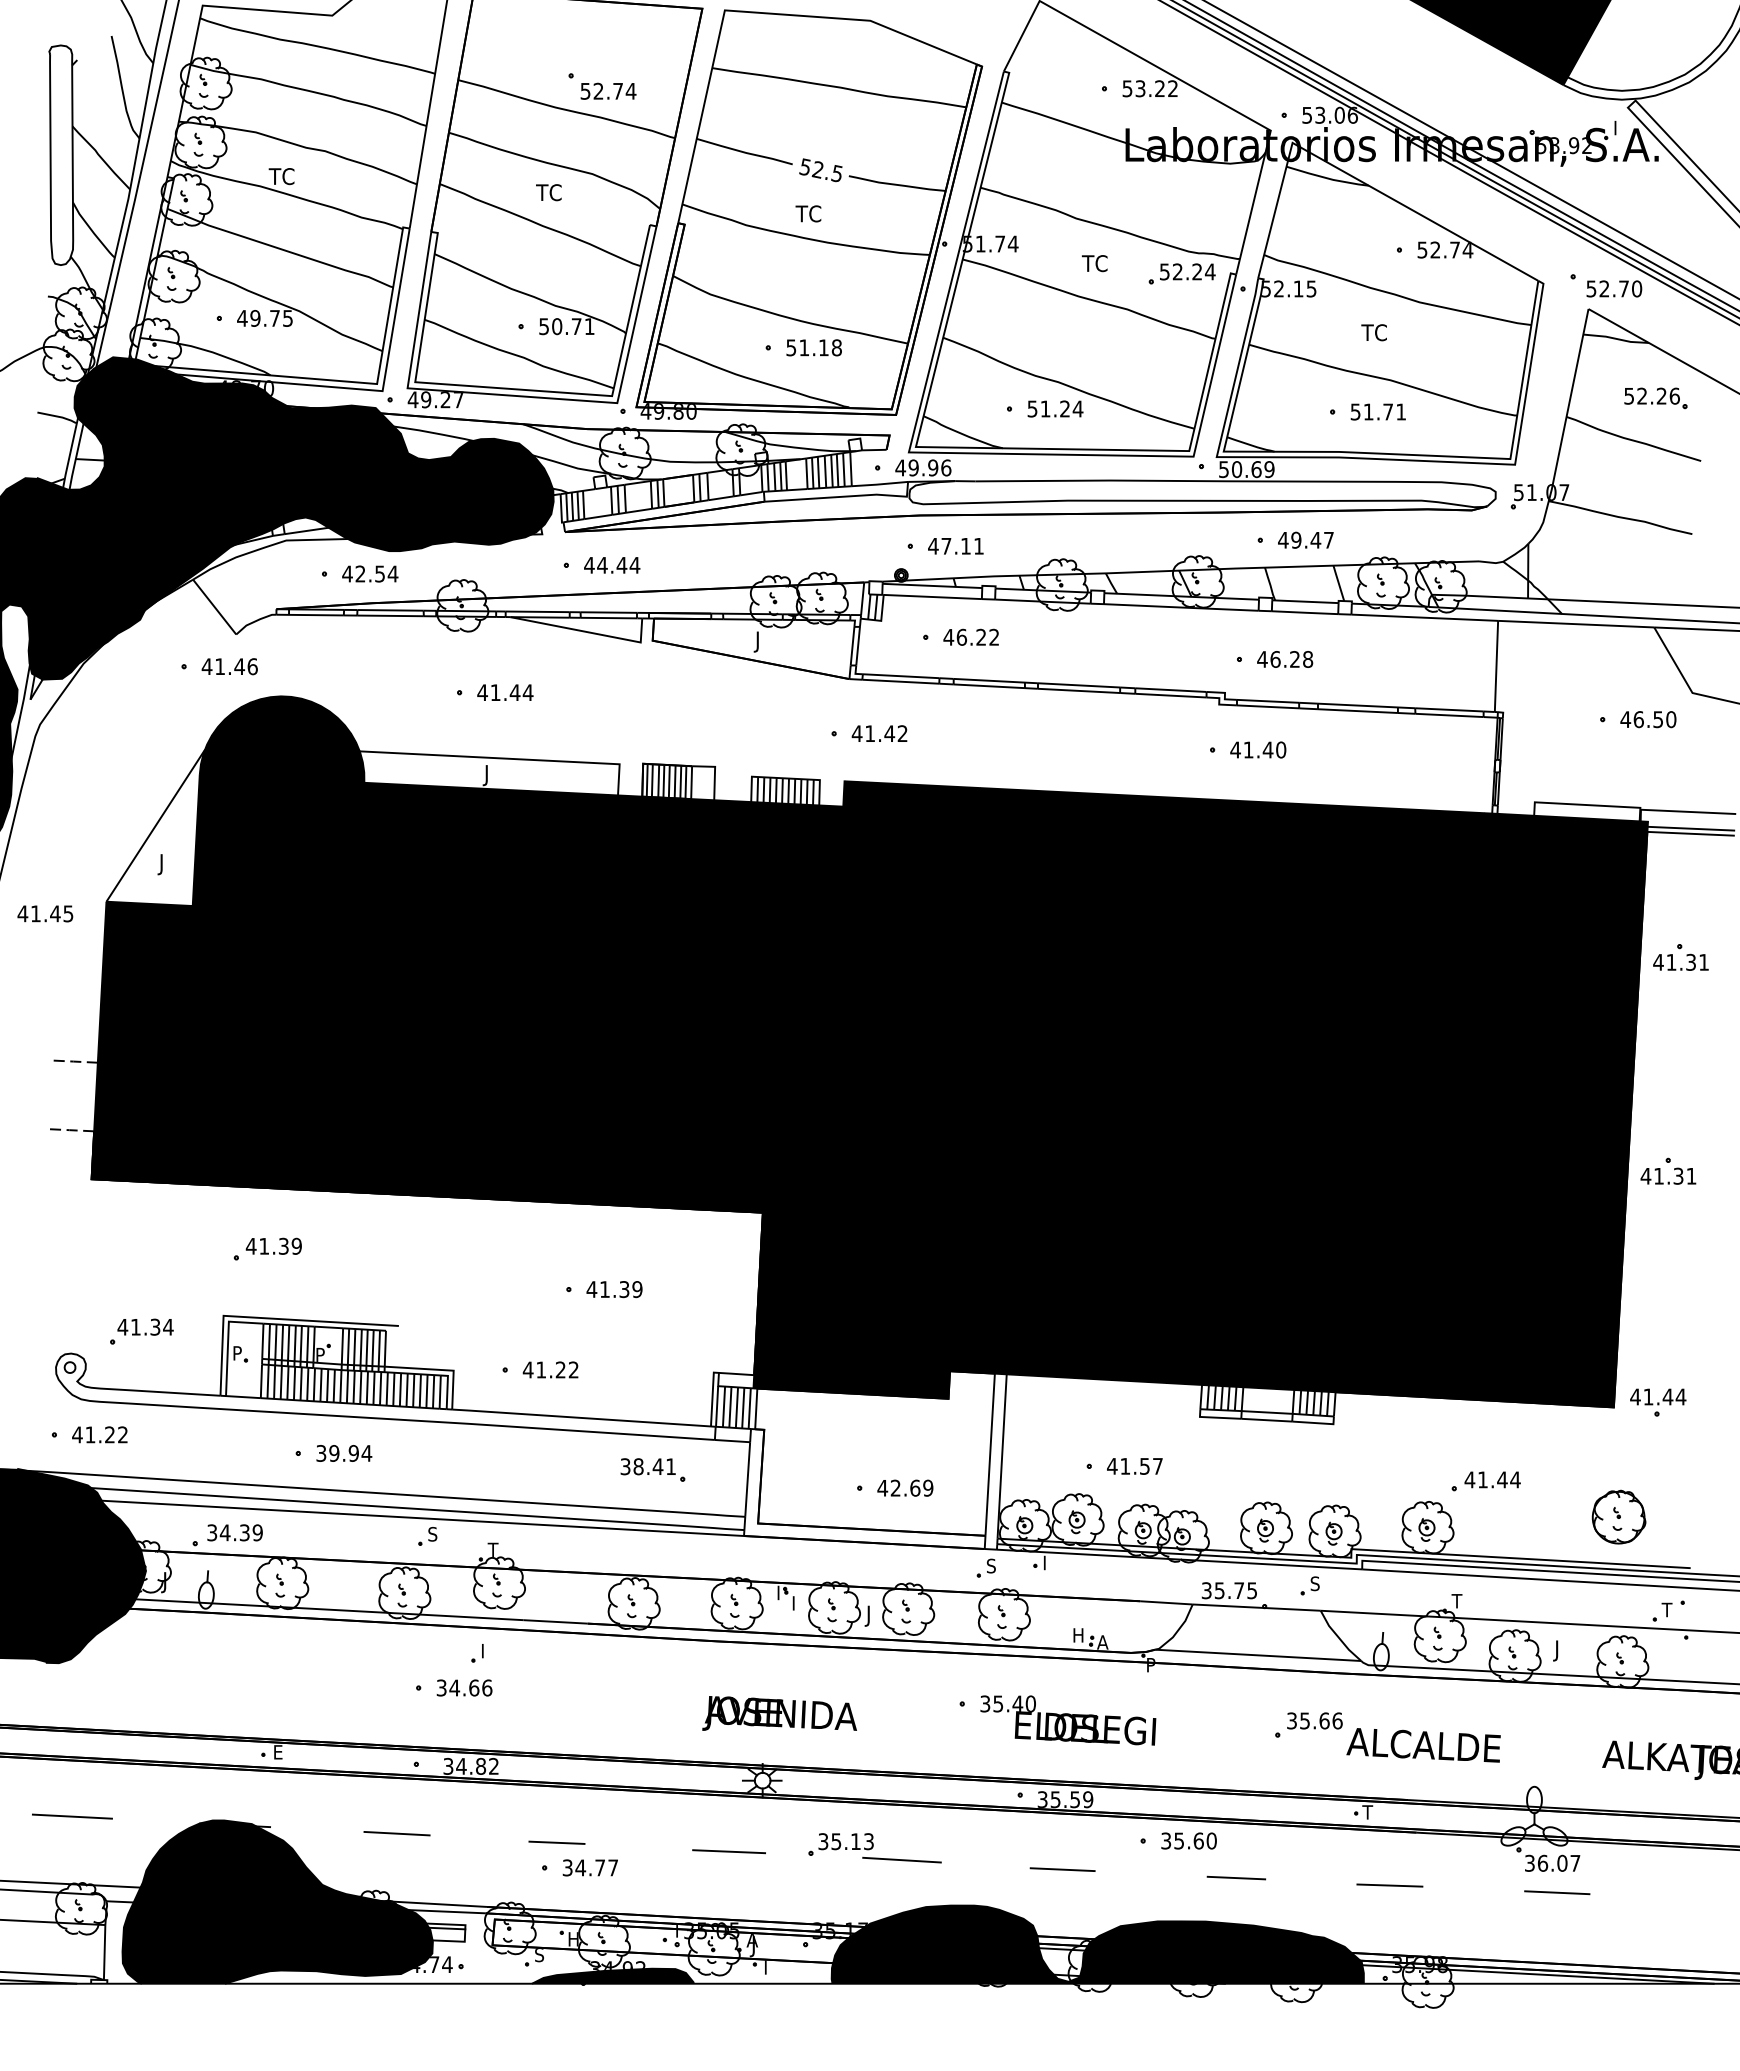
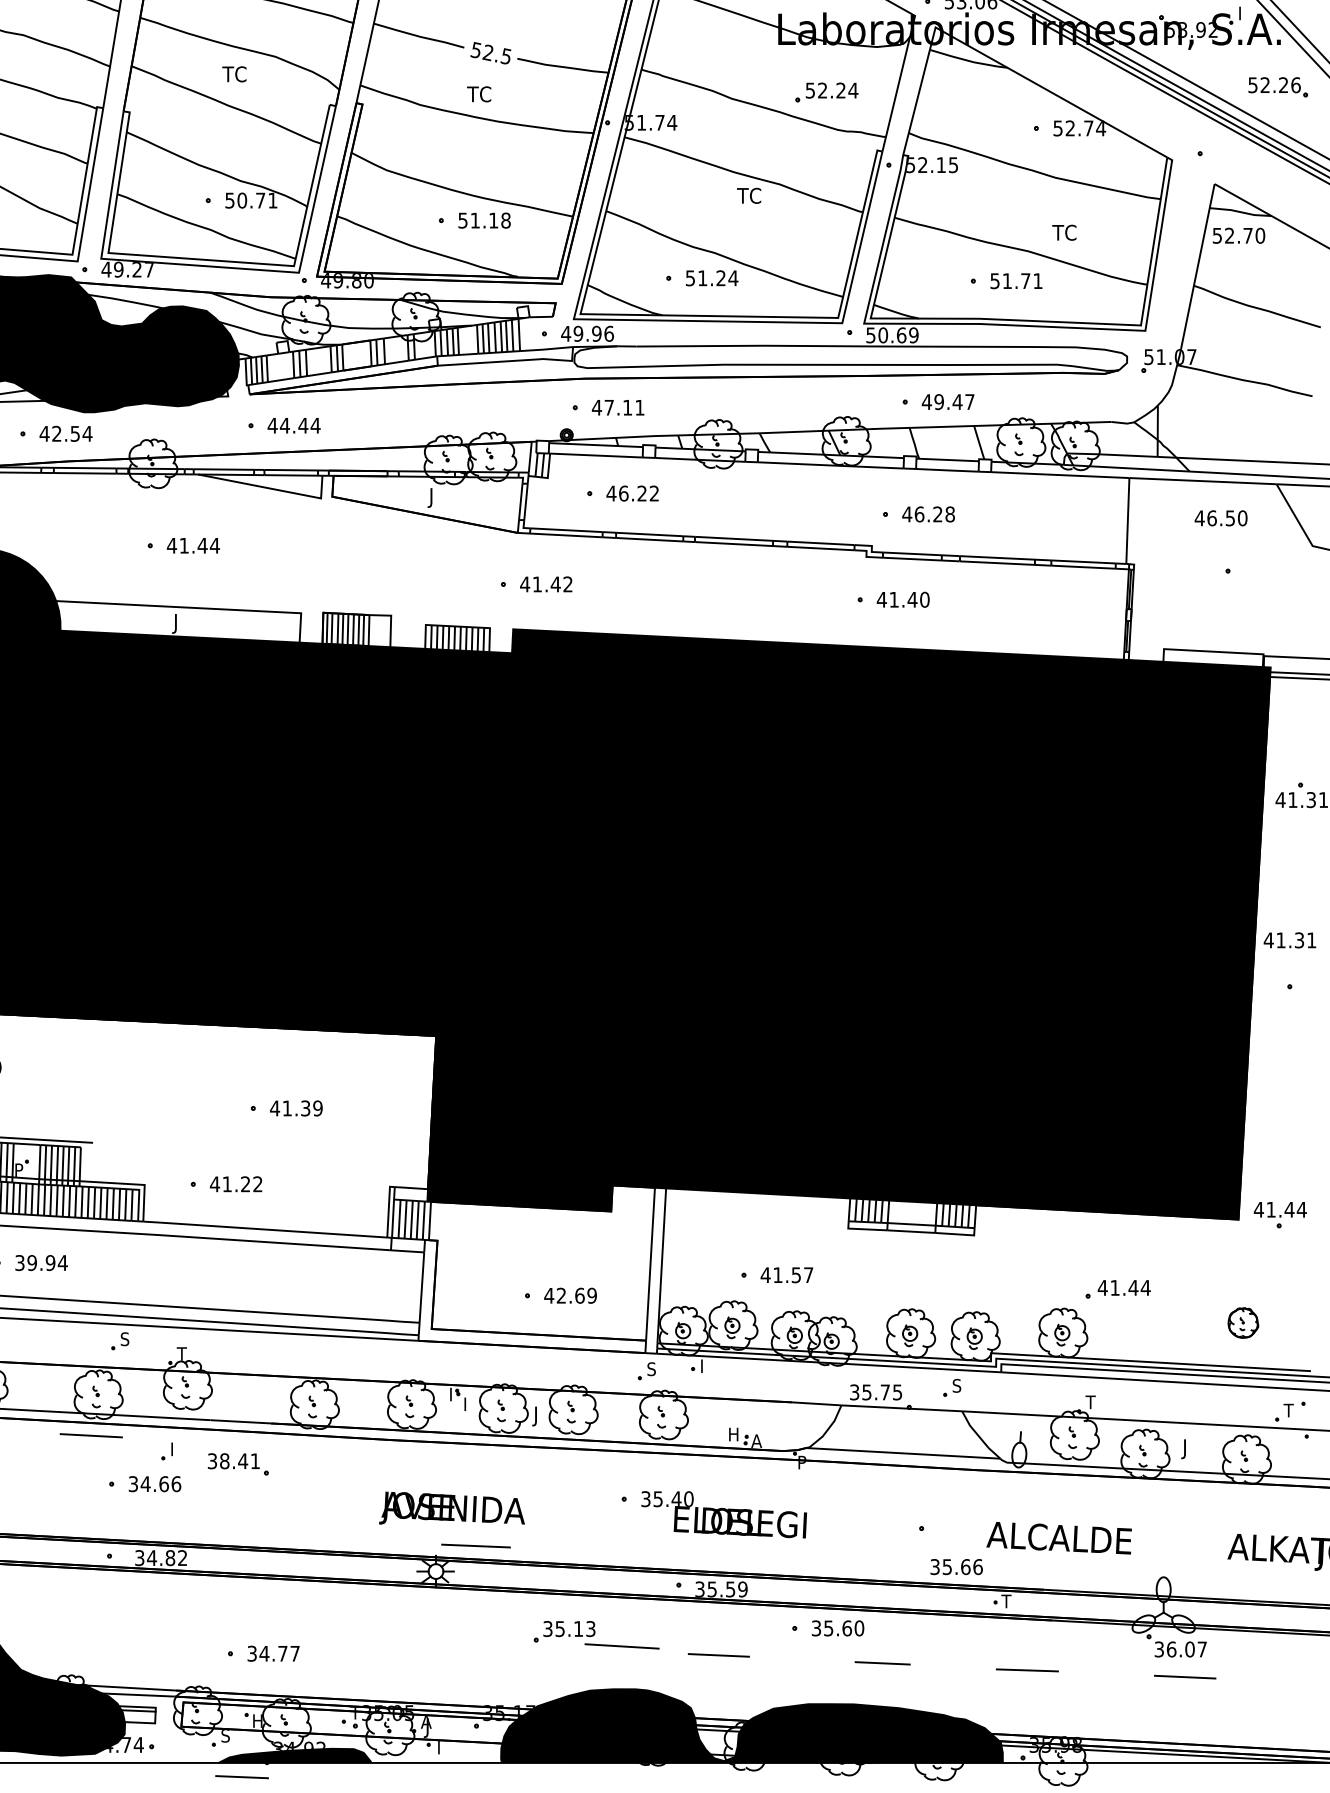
text: (1094, 263) -> (748, 195), moved
part: (1181, 273) -> (826, 92), moved
text: (1614, 288) -> (1239, 235), moved
text: (1373, 332) -> (1063, 232), moved
part: (1655, 398) -> (1277, 87), moved
text: (1648, 719) -> (1221, 518), moved
text: (1668, 1175) -> (1290, 939), moved
part: (652, 1469) -> (237, 1463), moved
part: (1618, 1516) -> (1242, 1322), size x0.6
text: (1314, 1720) -> (956, 1566), moved
line: (396, 1833) -> (90, 1435), moved
line: (556, 1842) -> (241, 1776), moved
part: (874, 1848) -> (596, 1635), moved
line: (728, 1851) -> (475, 1545), moved

